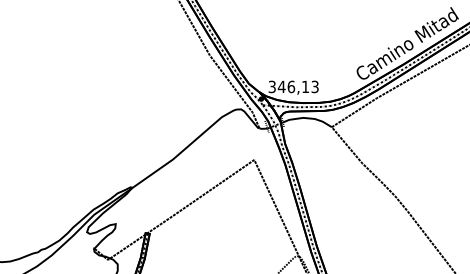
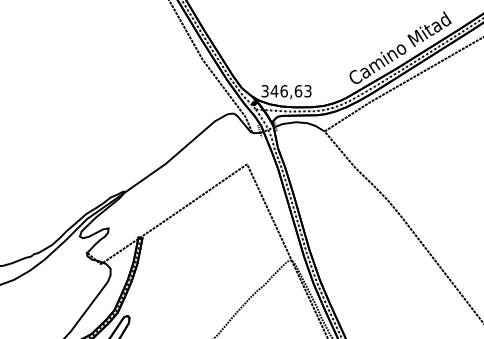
text: (305, 87) -> (298, 91), 346,13 -> 346,63

